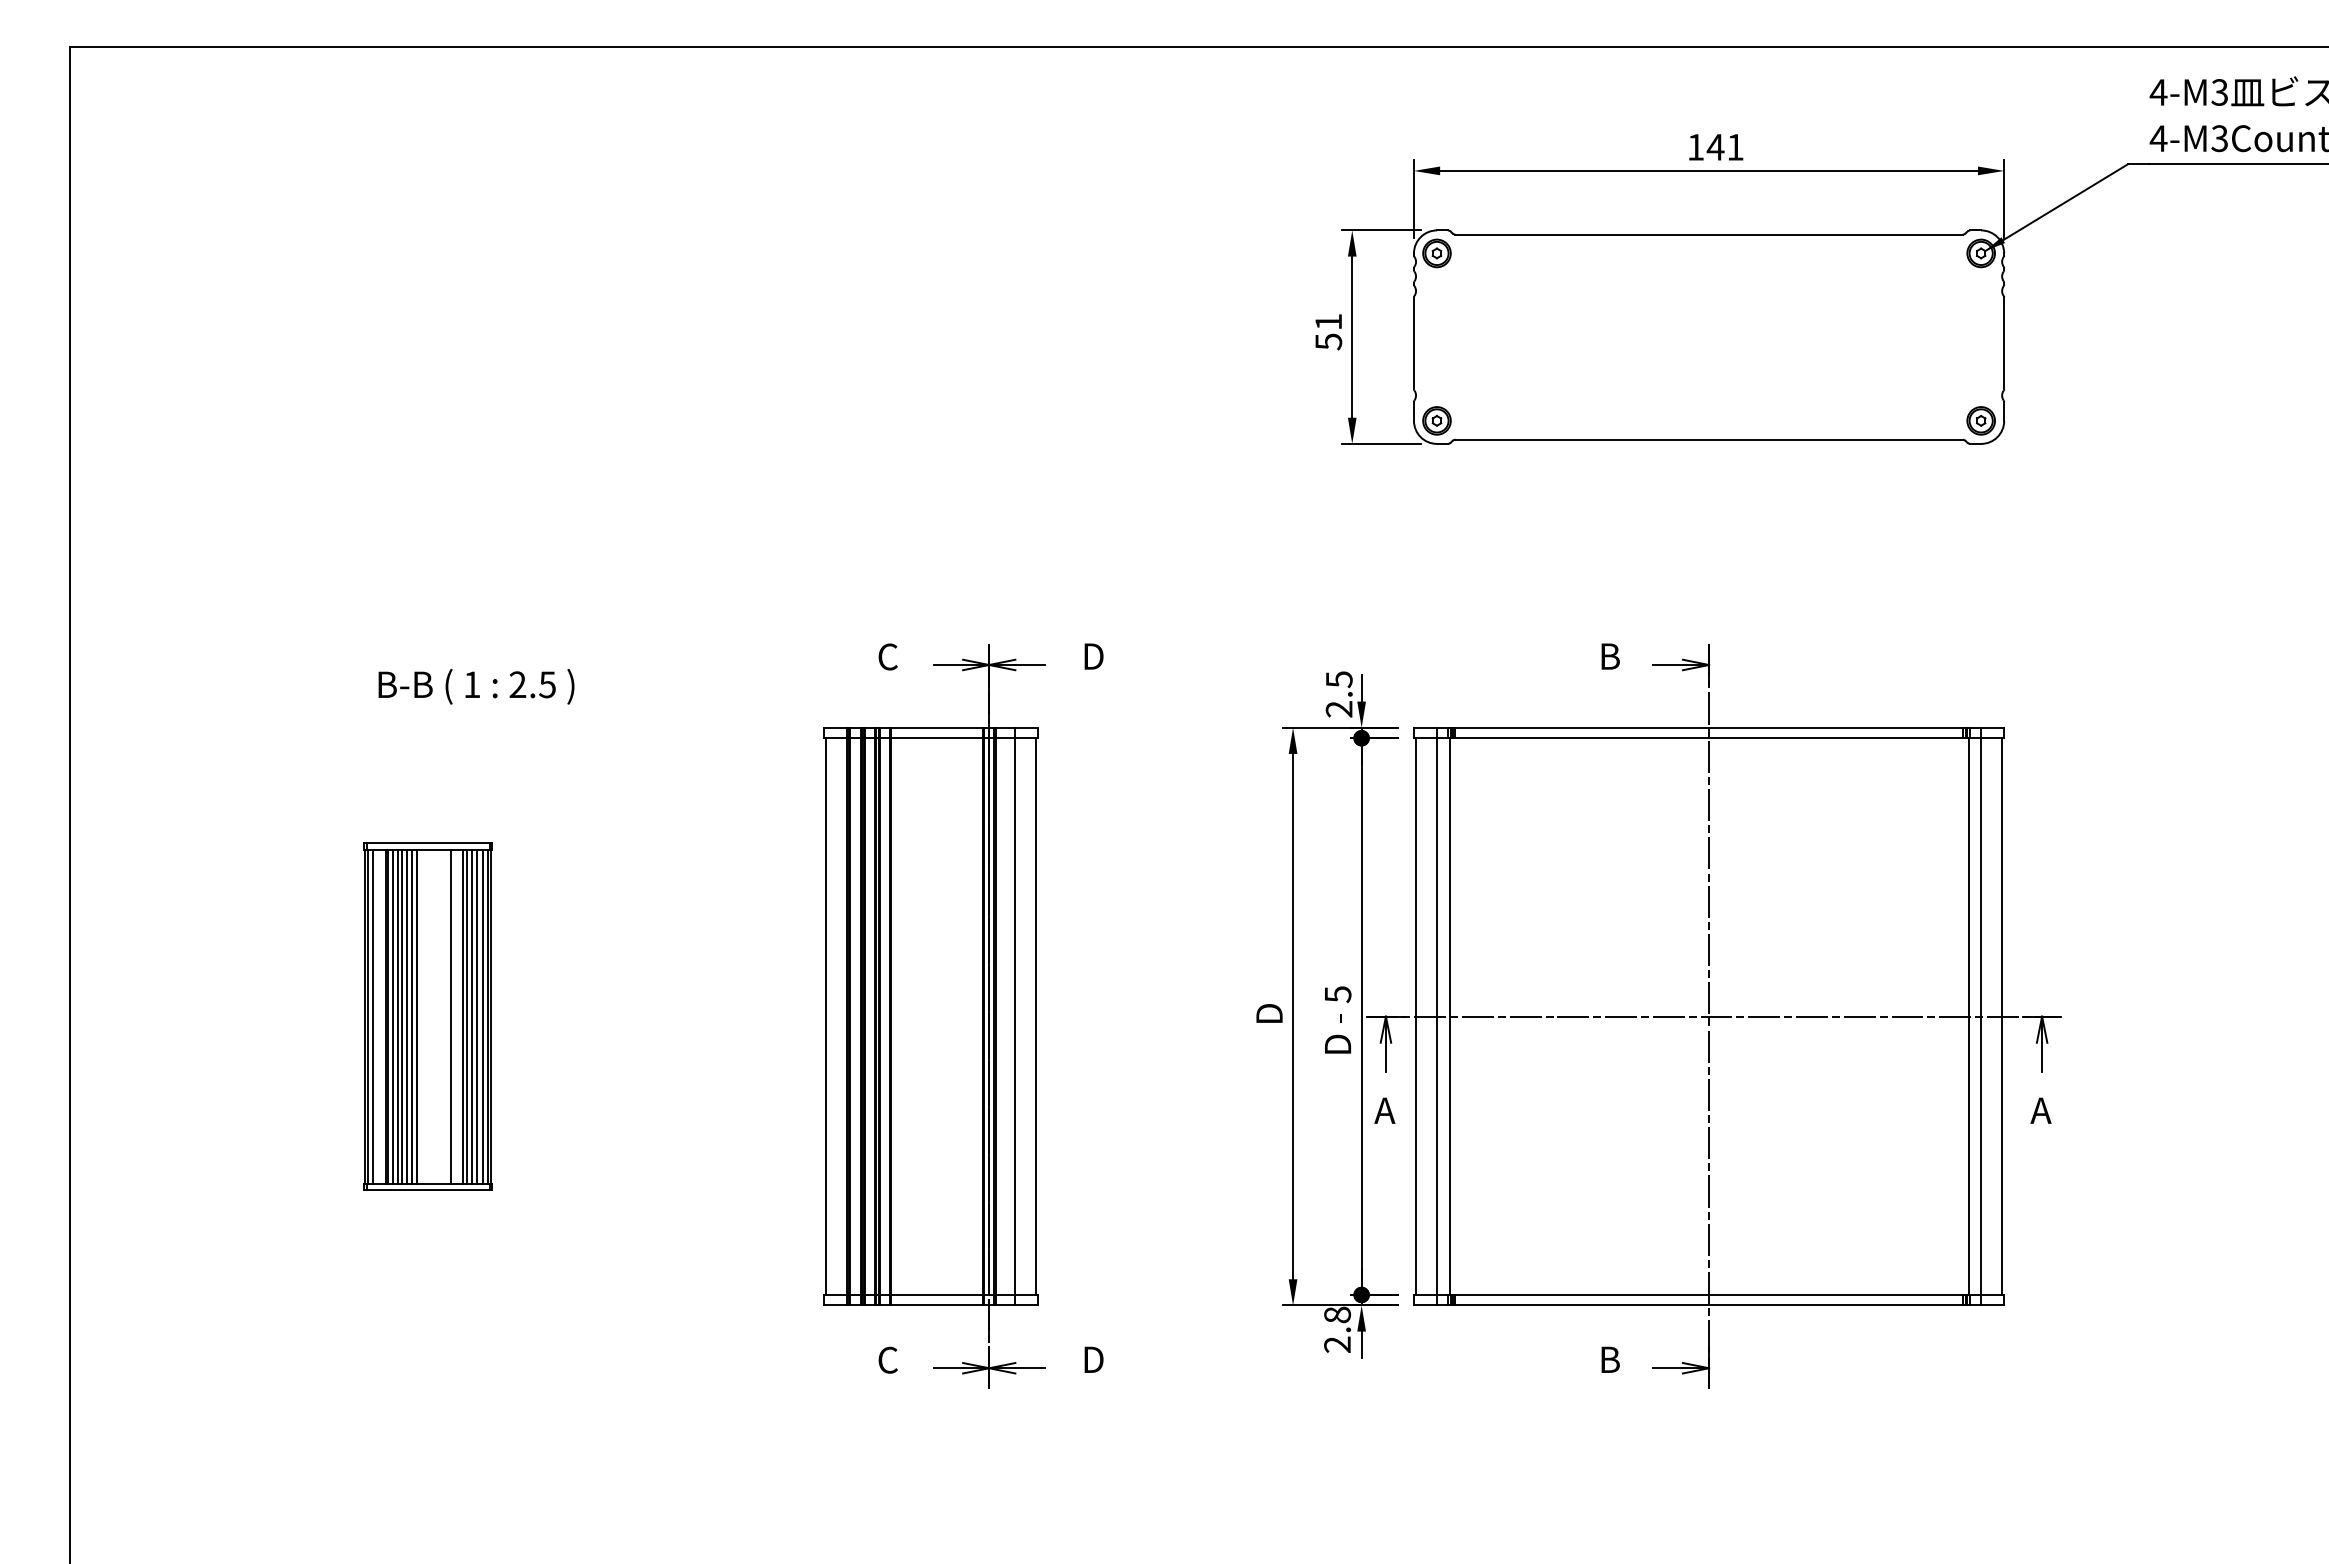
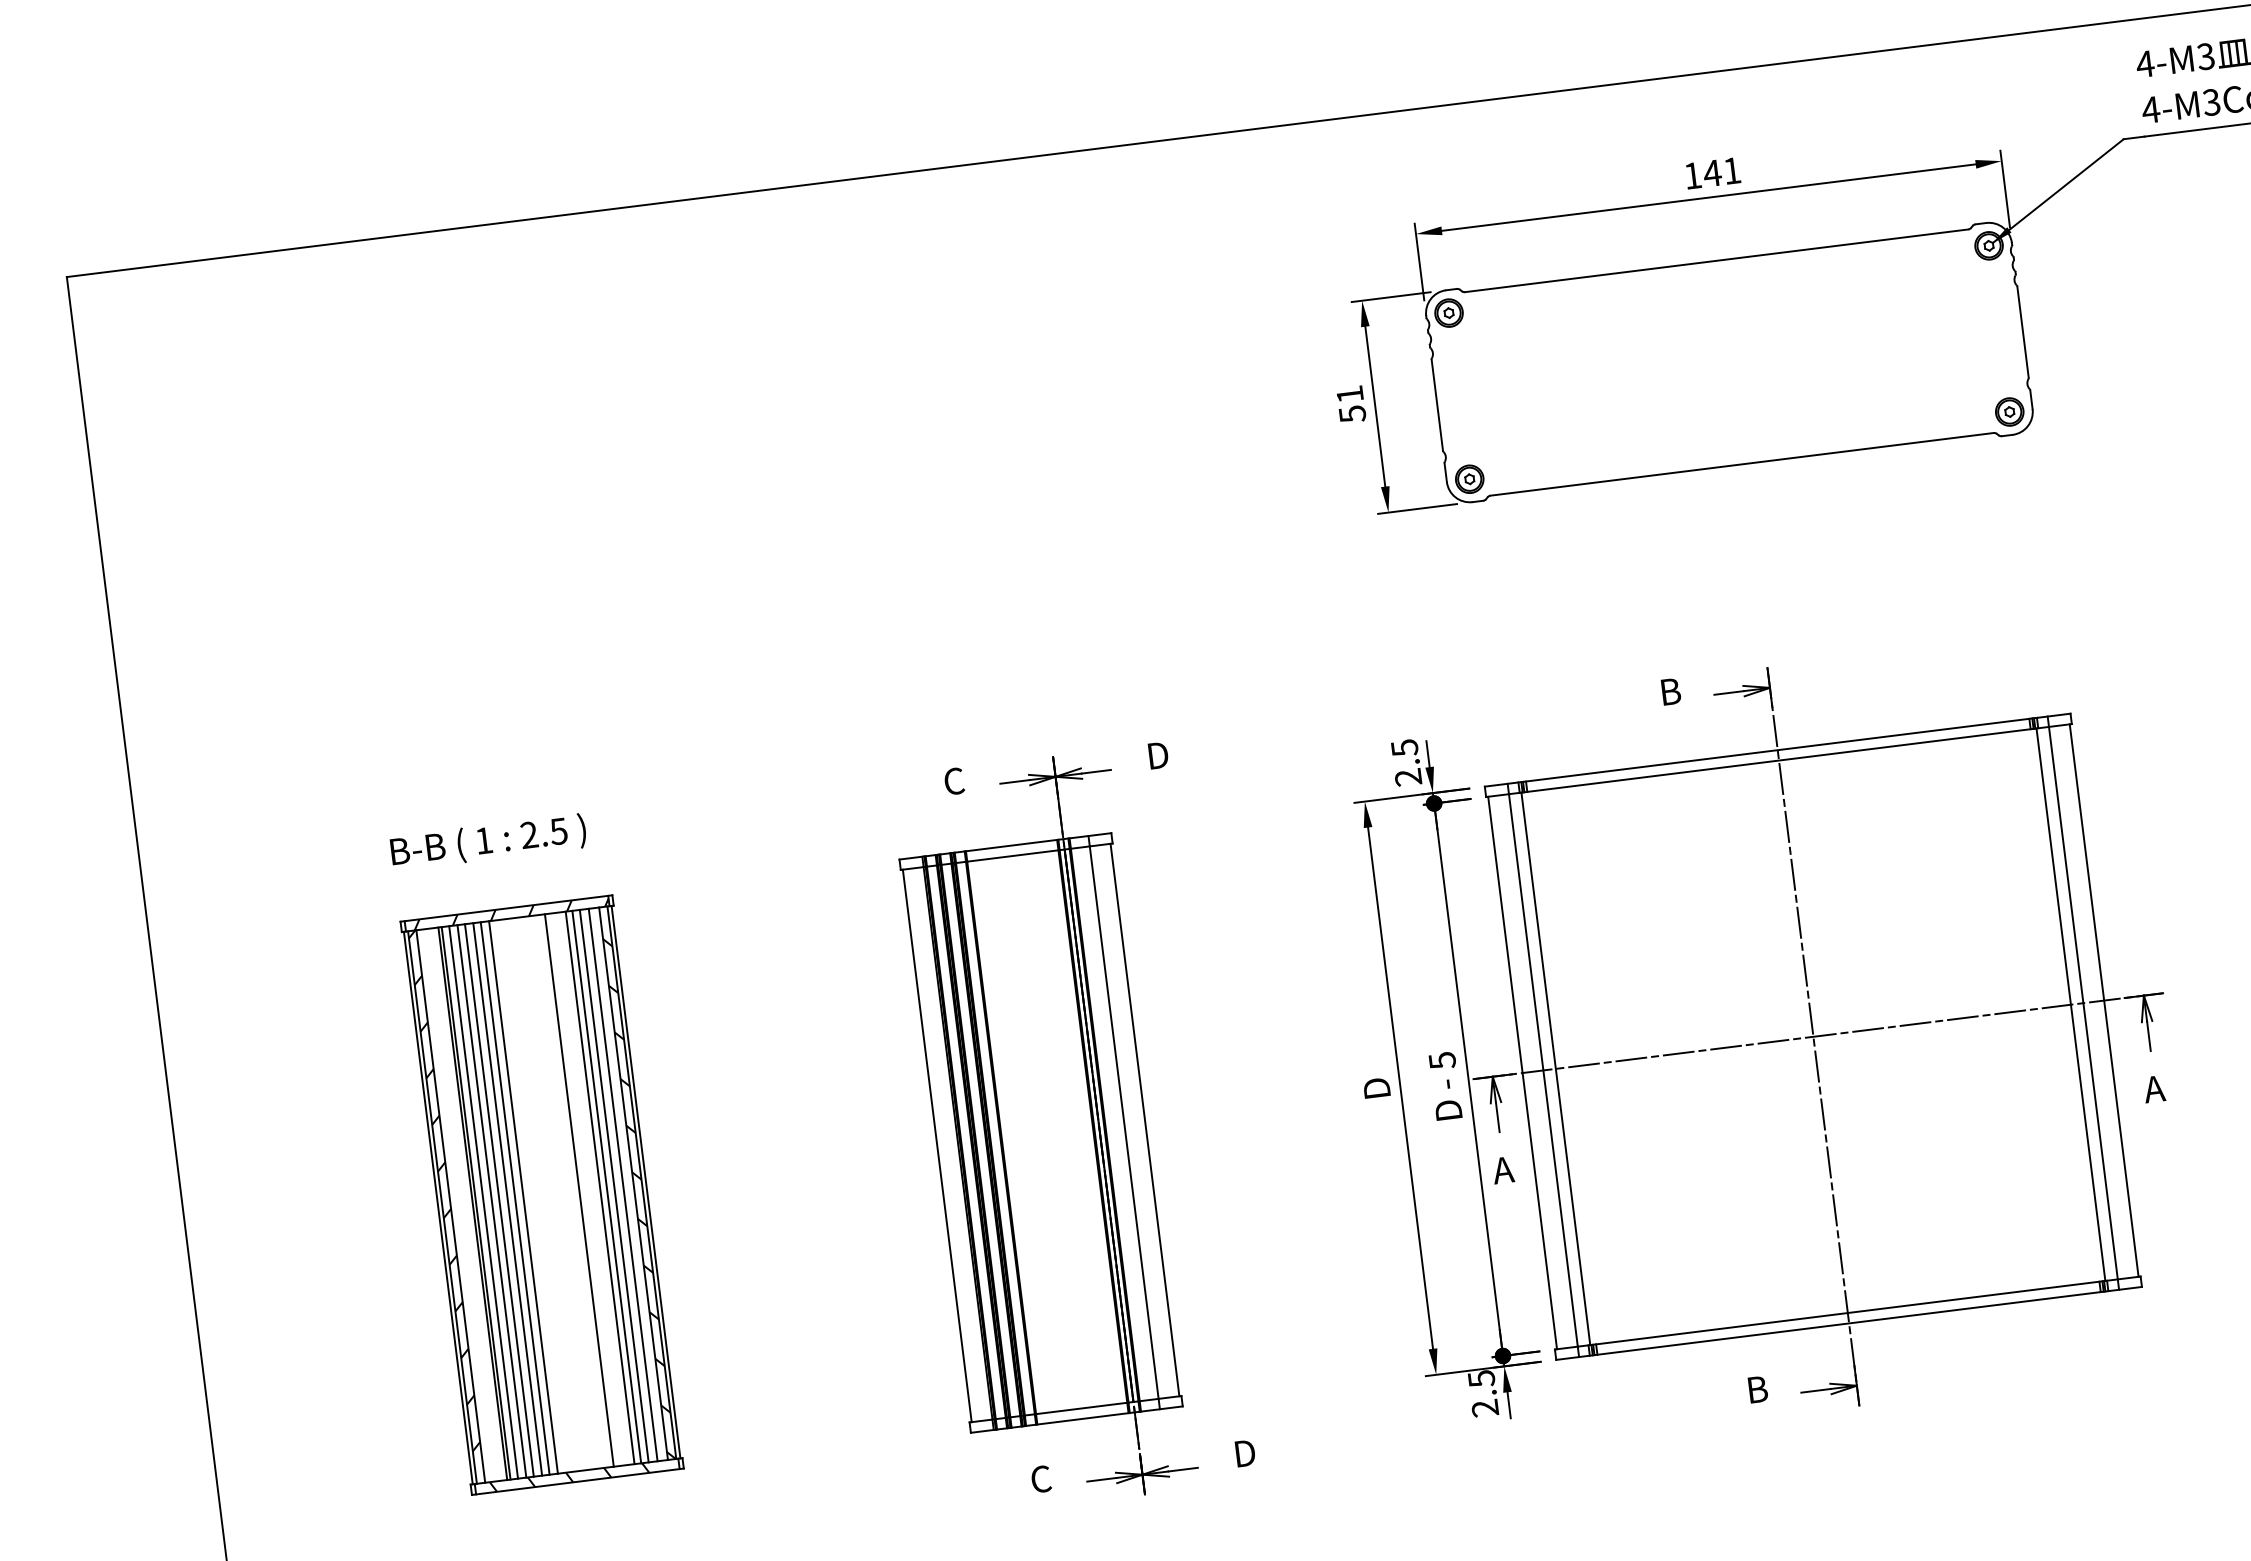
text: (476, 686) -> (488, 841), moved
part: (427, 1016) -> (541, 1195), size x1.67
text: (1337, 1314) -> (1481, 1378), 2.8 -> 2.5

